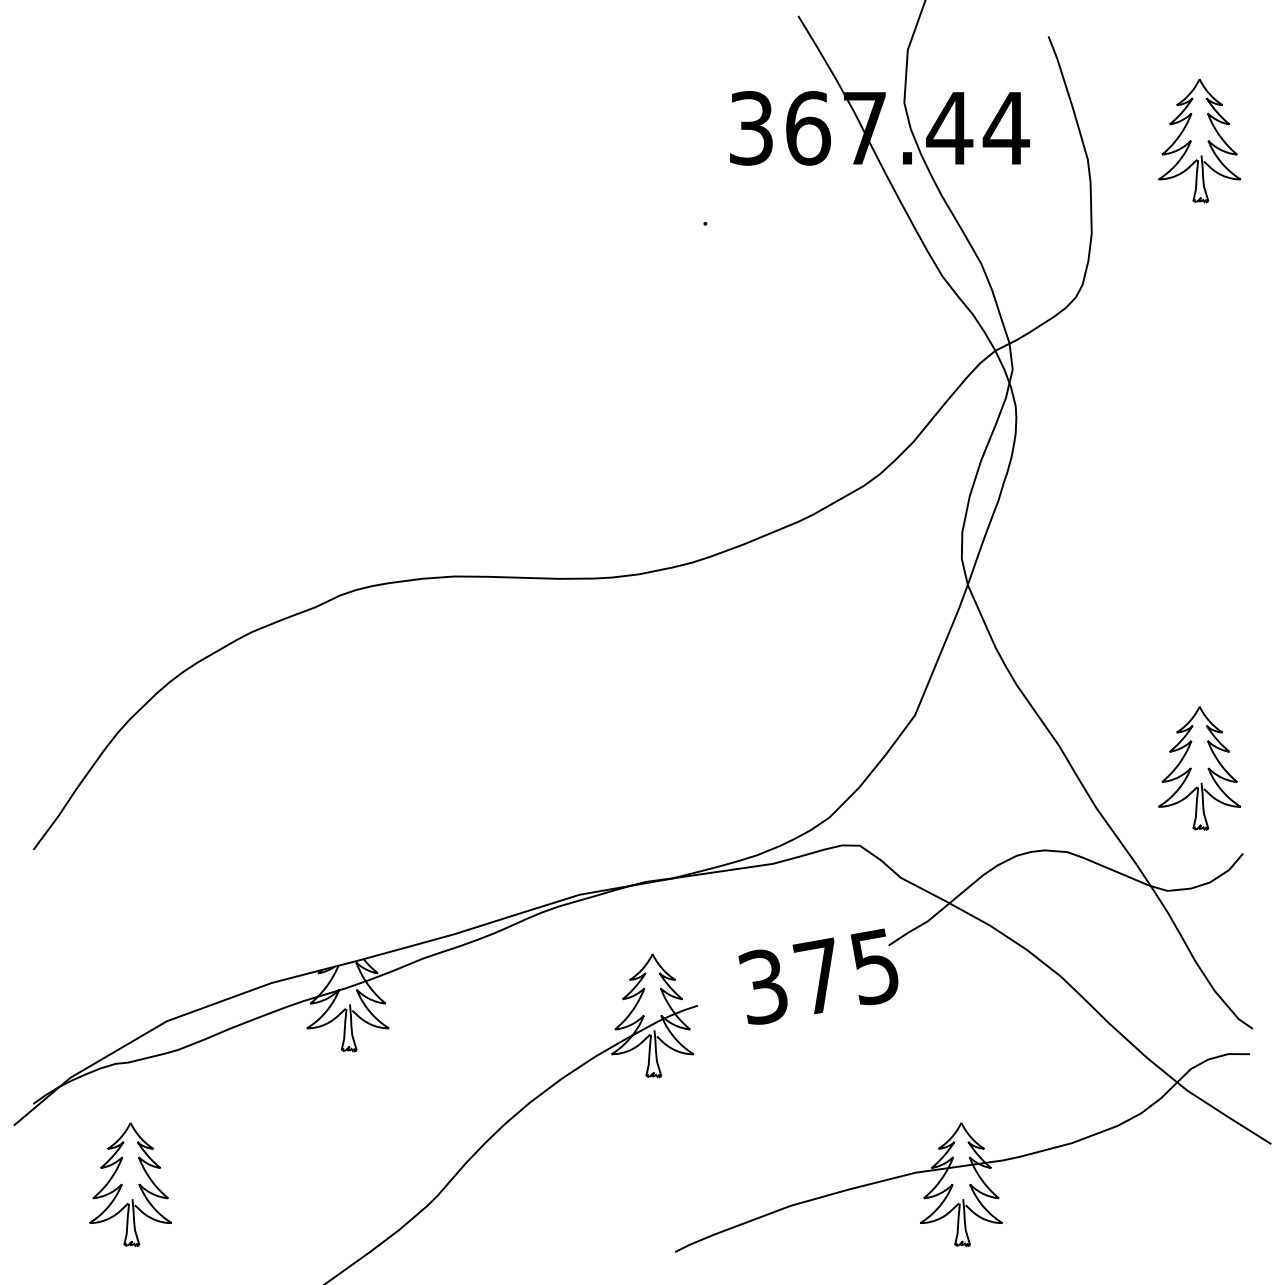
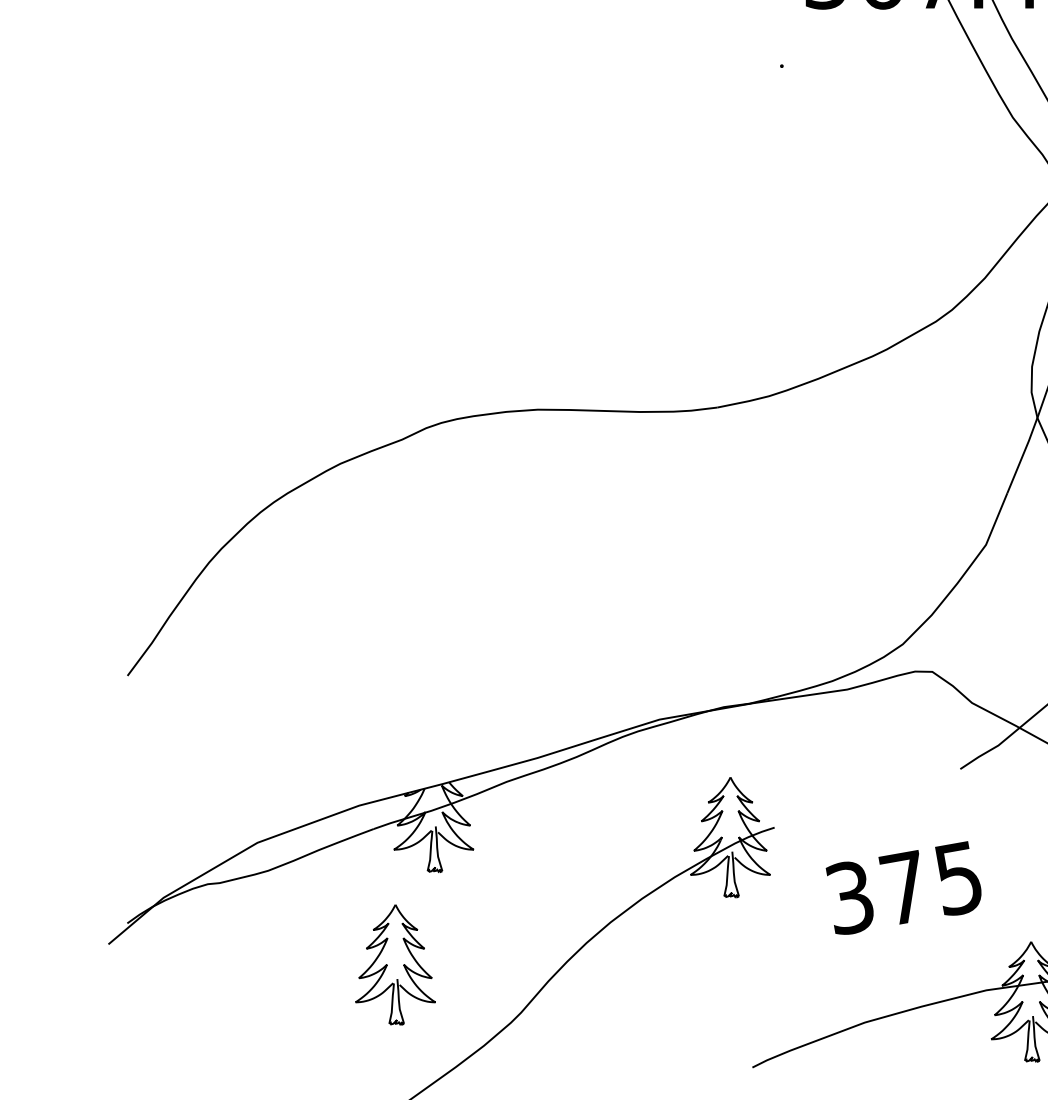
text: (818, 976) -> (903, 887), moved
part: (130, 1184) -> (395, 964), moved

